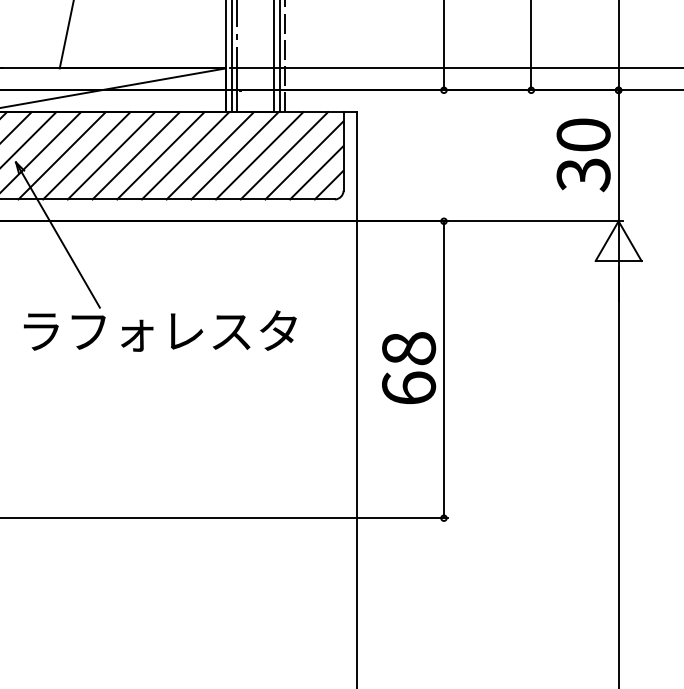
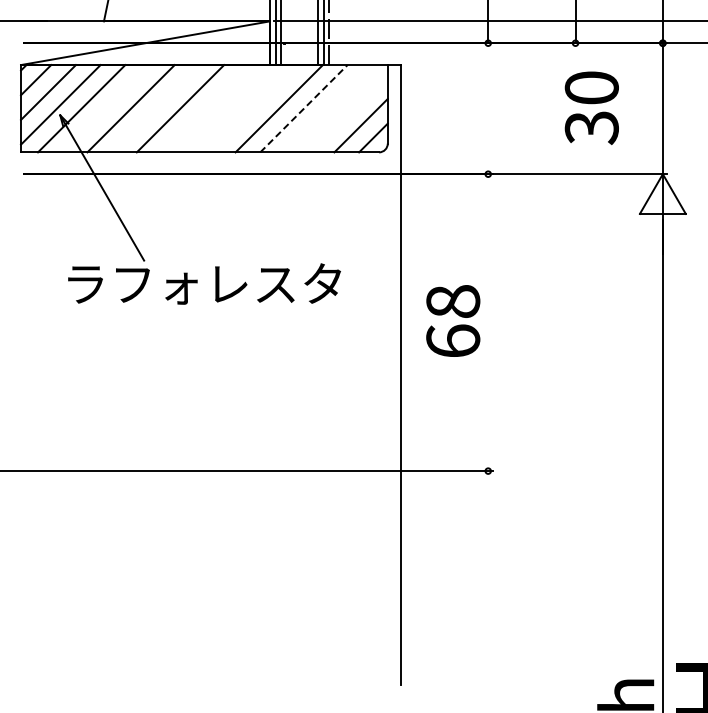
text: (583, 154) -> (591, 107), moved
line: (62, 155) -> (106, 108), removed
line: (111, 155) -> (155, 108), removed
line: (160, 155) -> (204, 108), removed
line: (185, 155) -> (229, 108), removed
line: (210, 155) -> (254, 108), removed
line: (259, 155) -> (303, 108), solid -> dashed
line: (284, 155) -> (328, 108), removed
line: (304, 160) -> (348, 113), removed
line: (444, 369) -> (488, 322), removed

